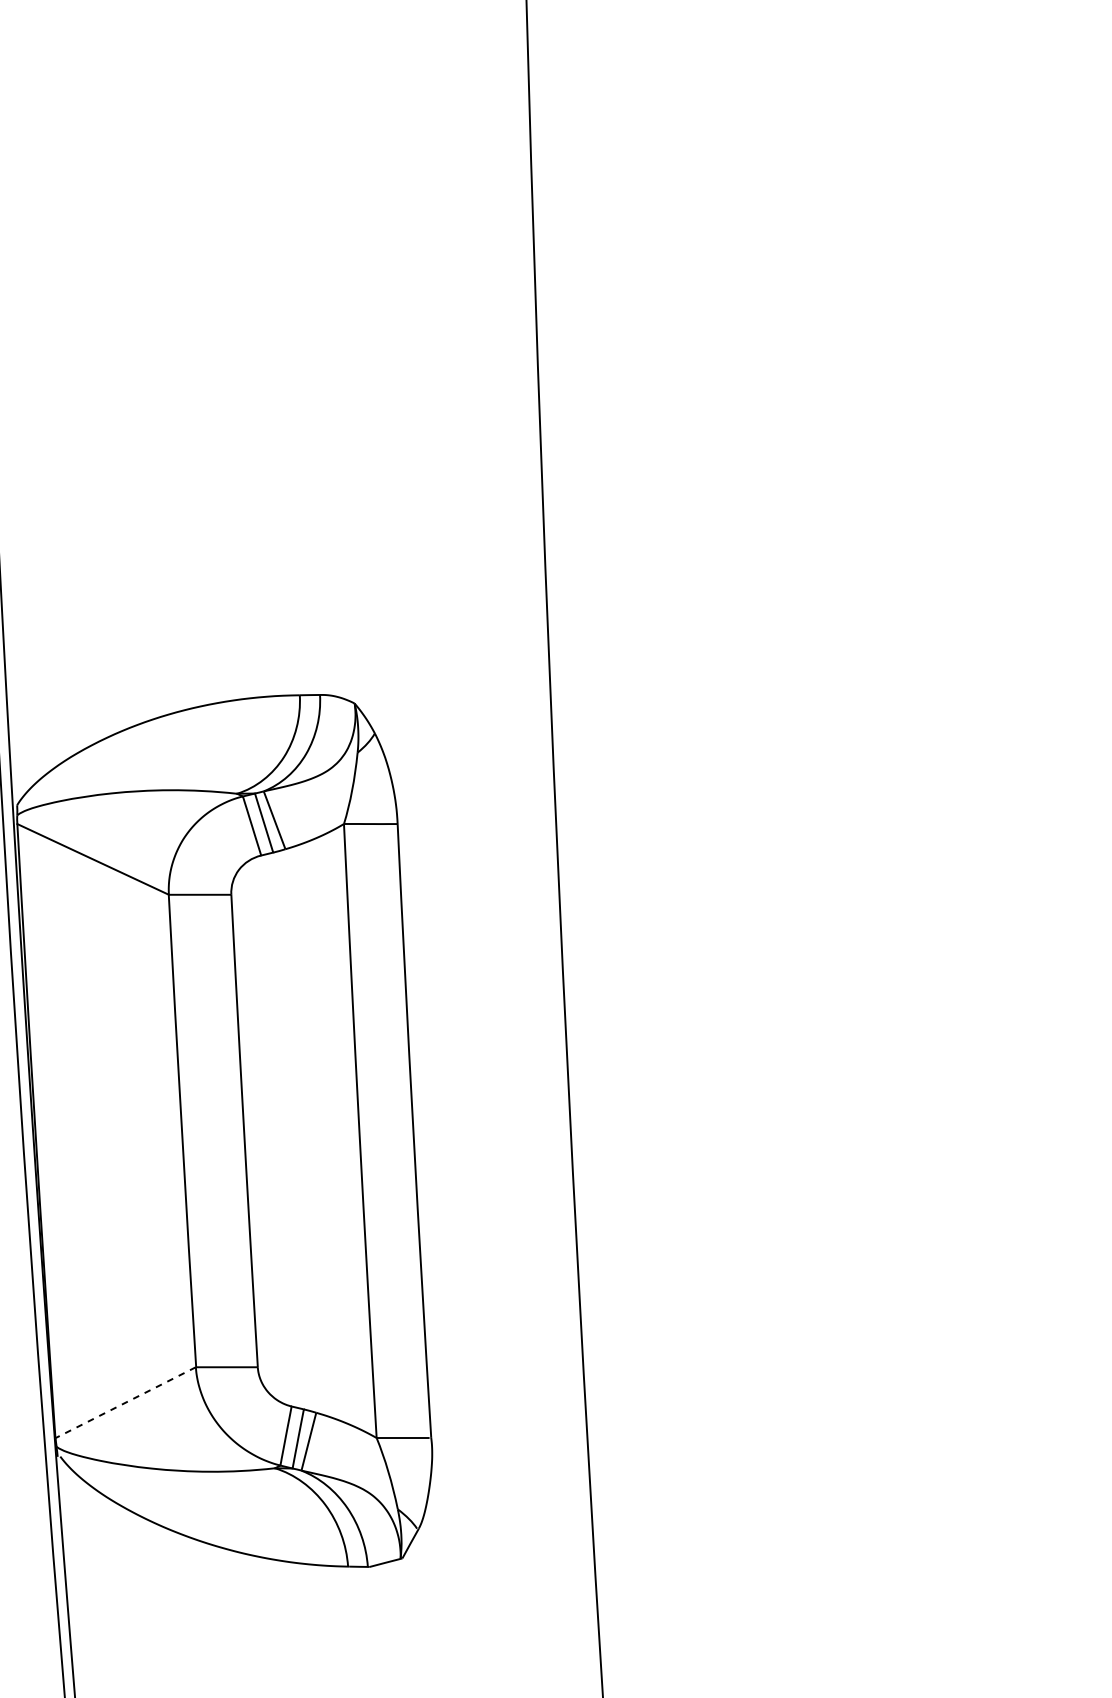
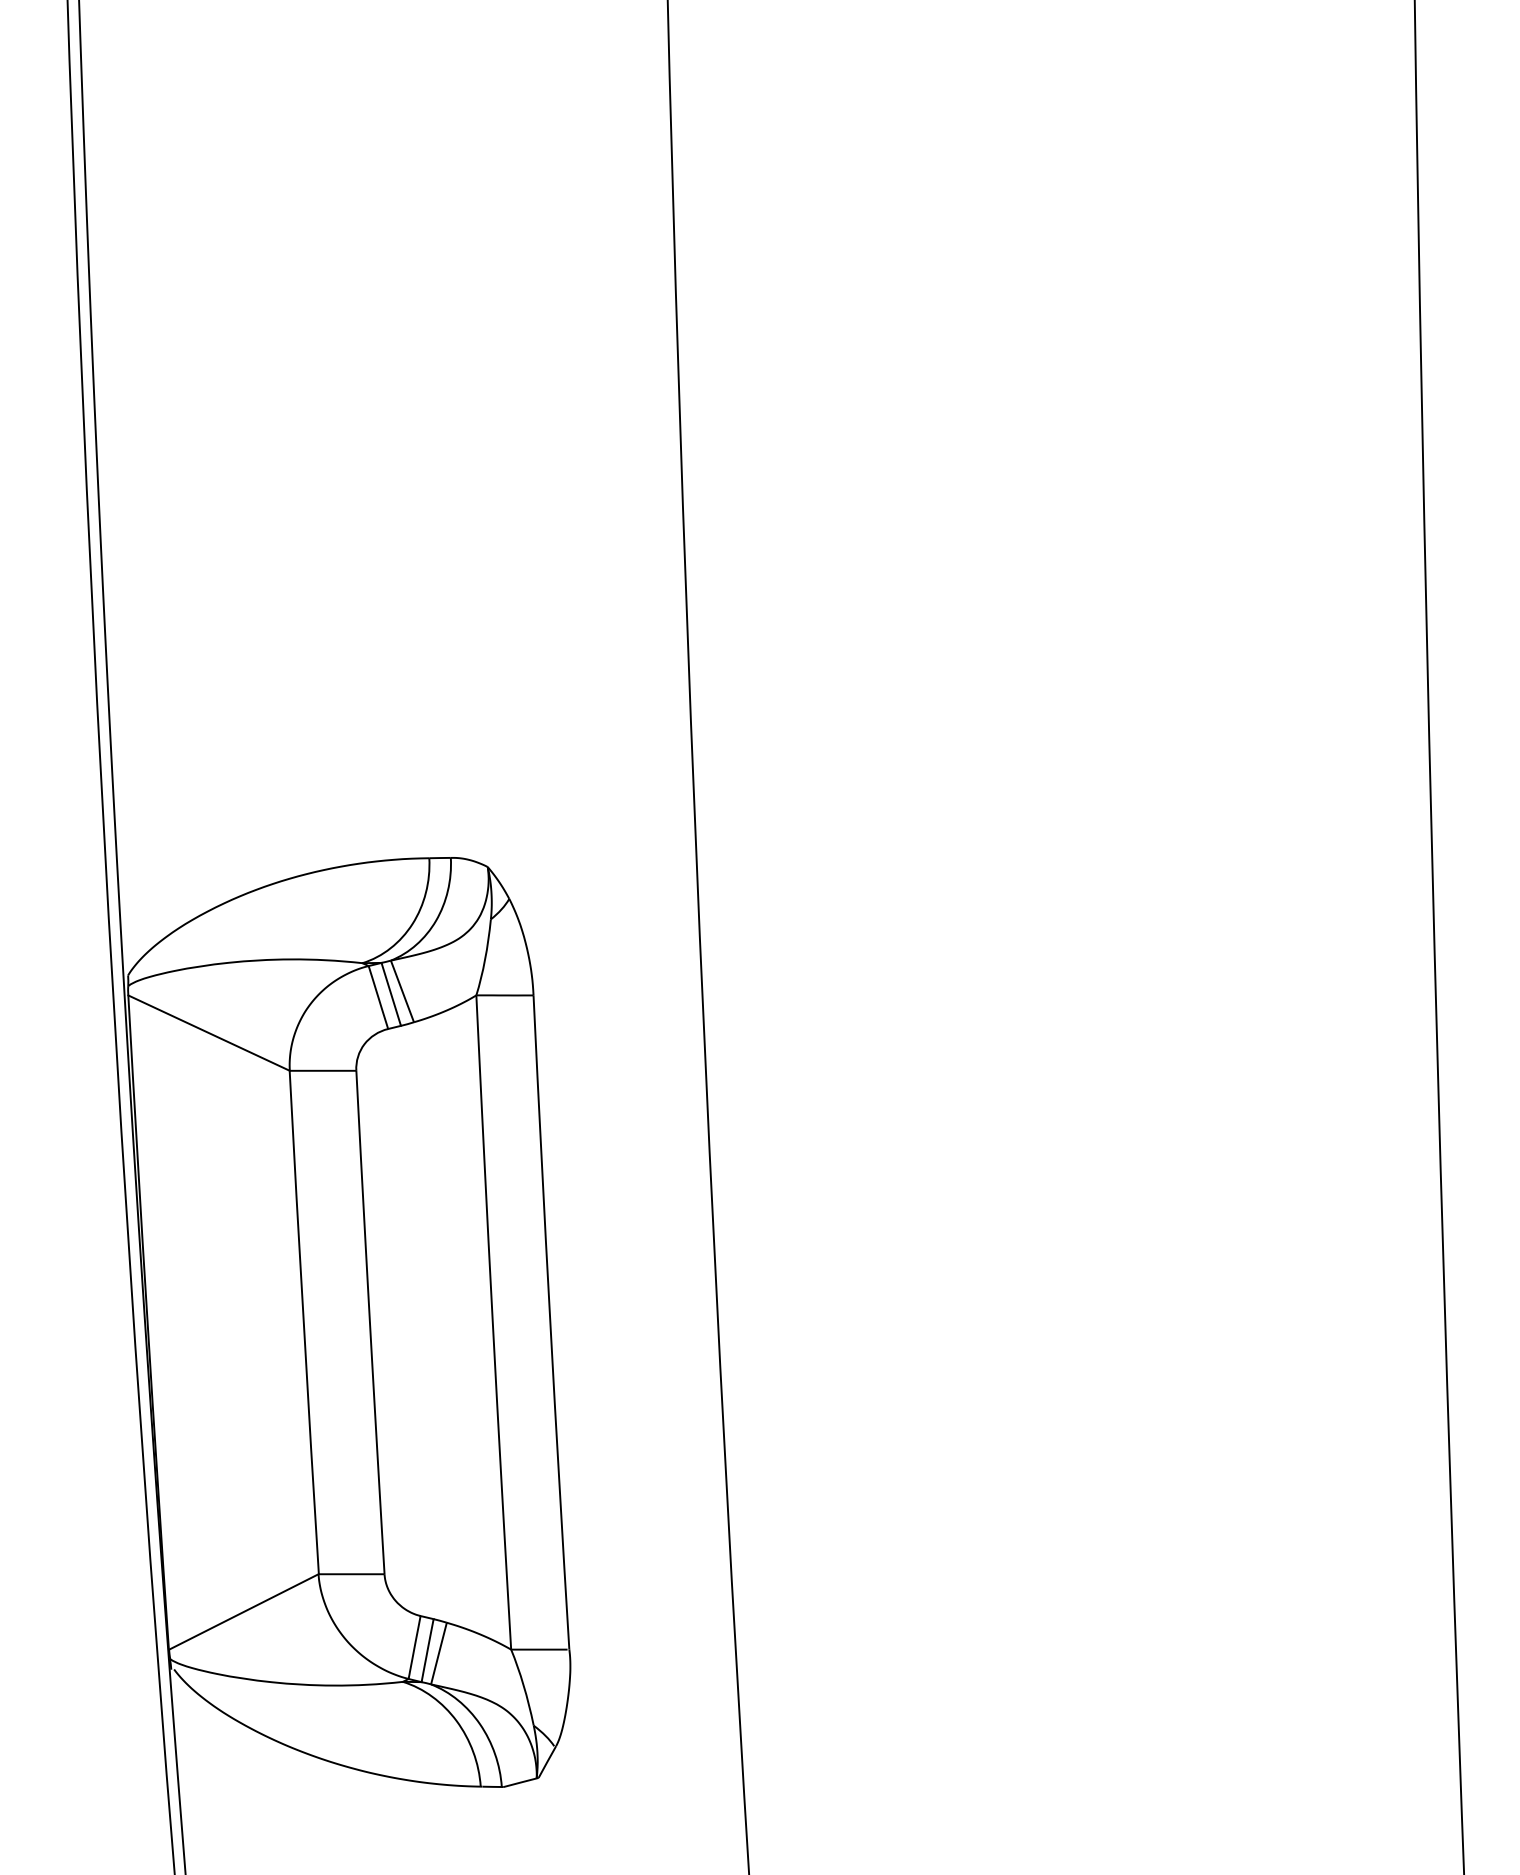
line: (125, 1402) -> (243, 1611), dashed -> solid

